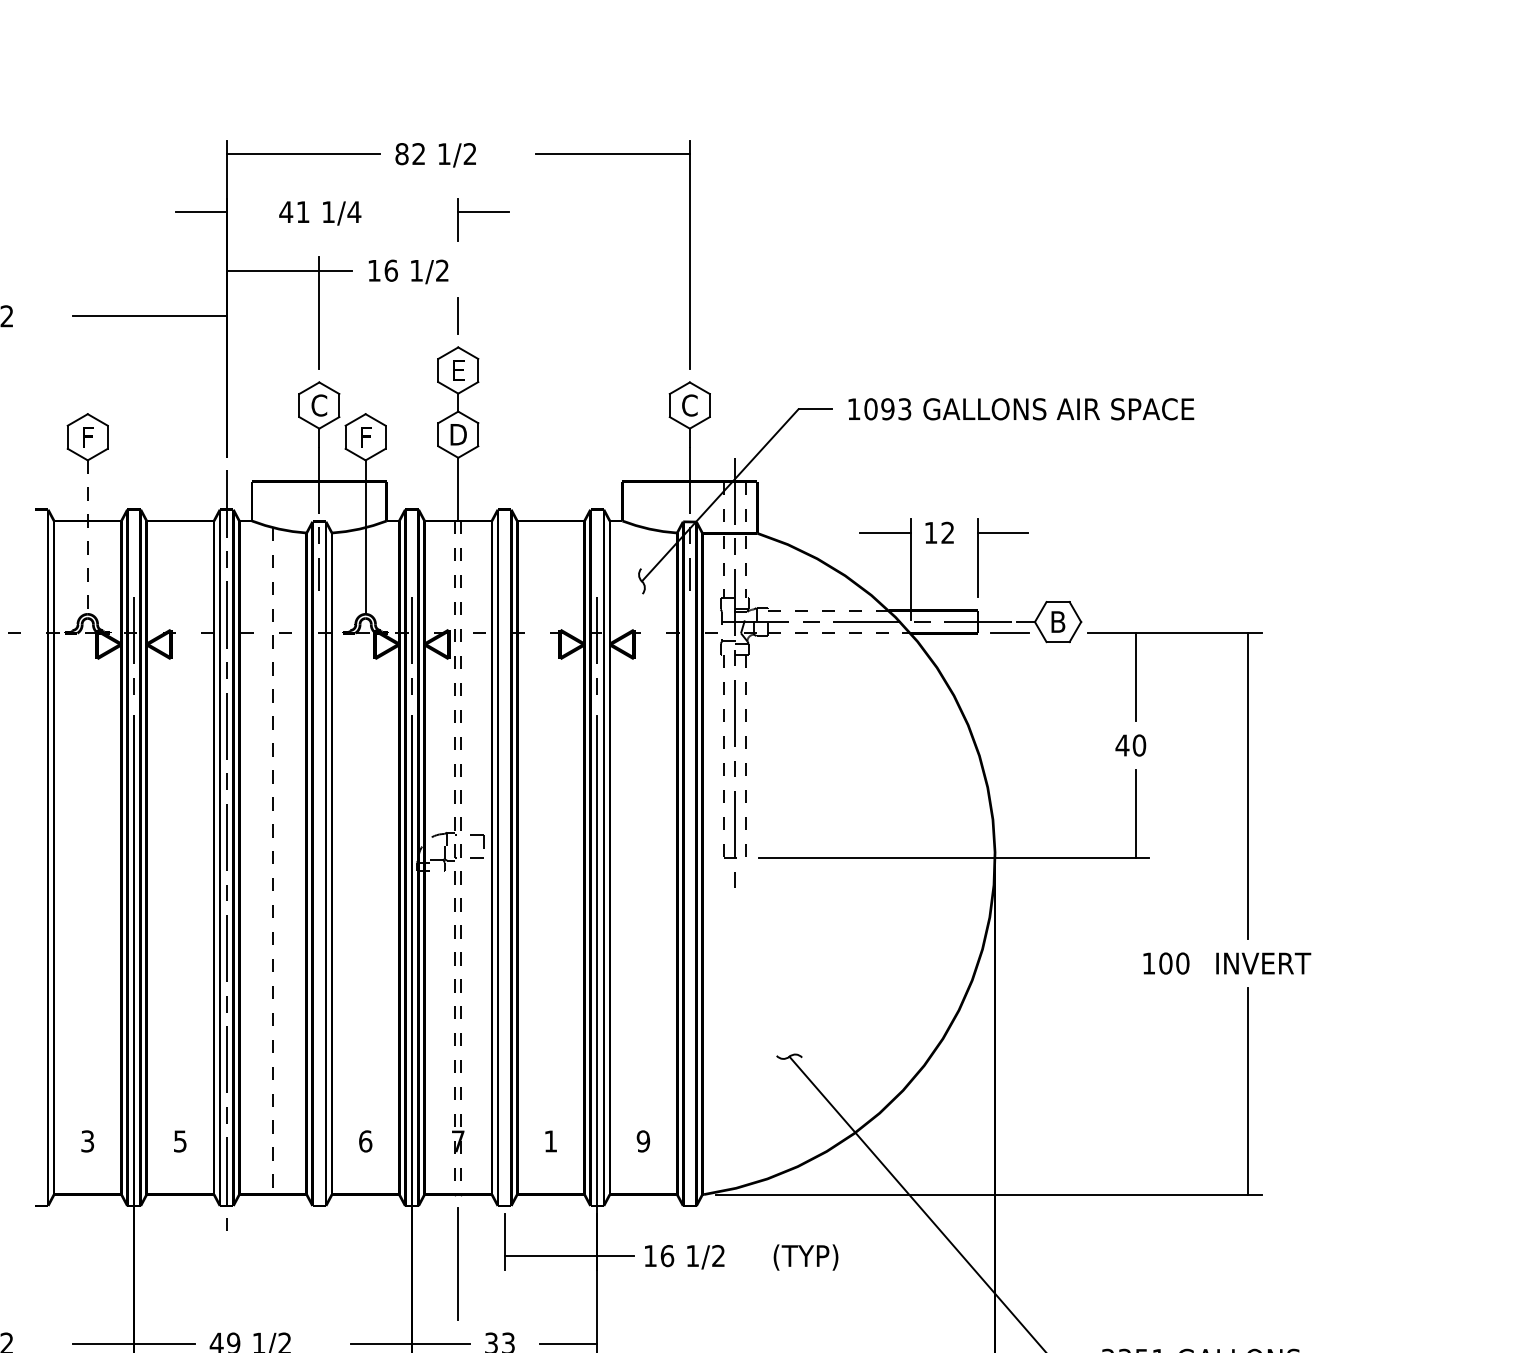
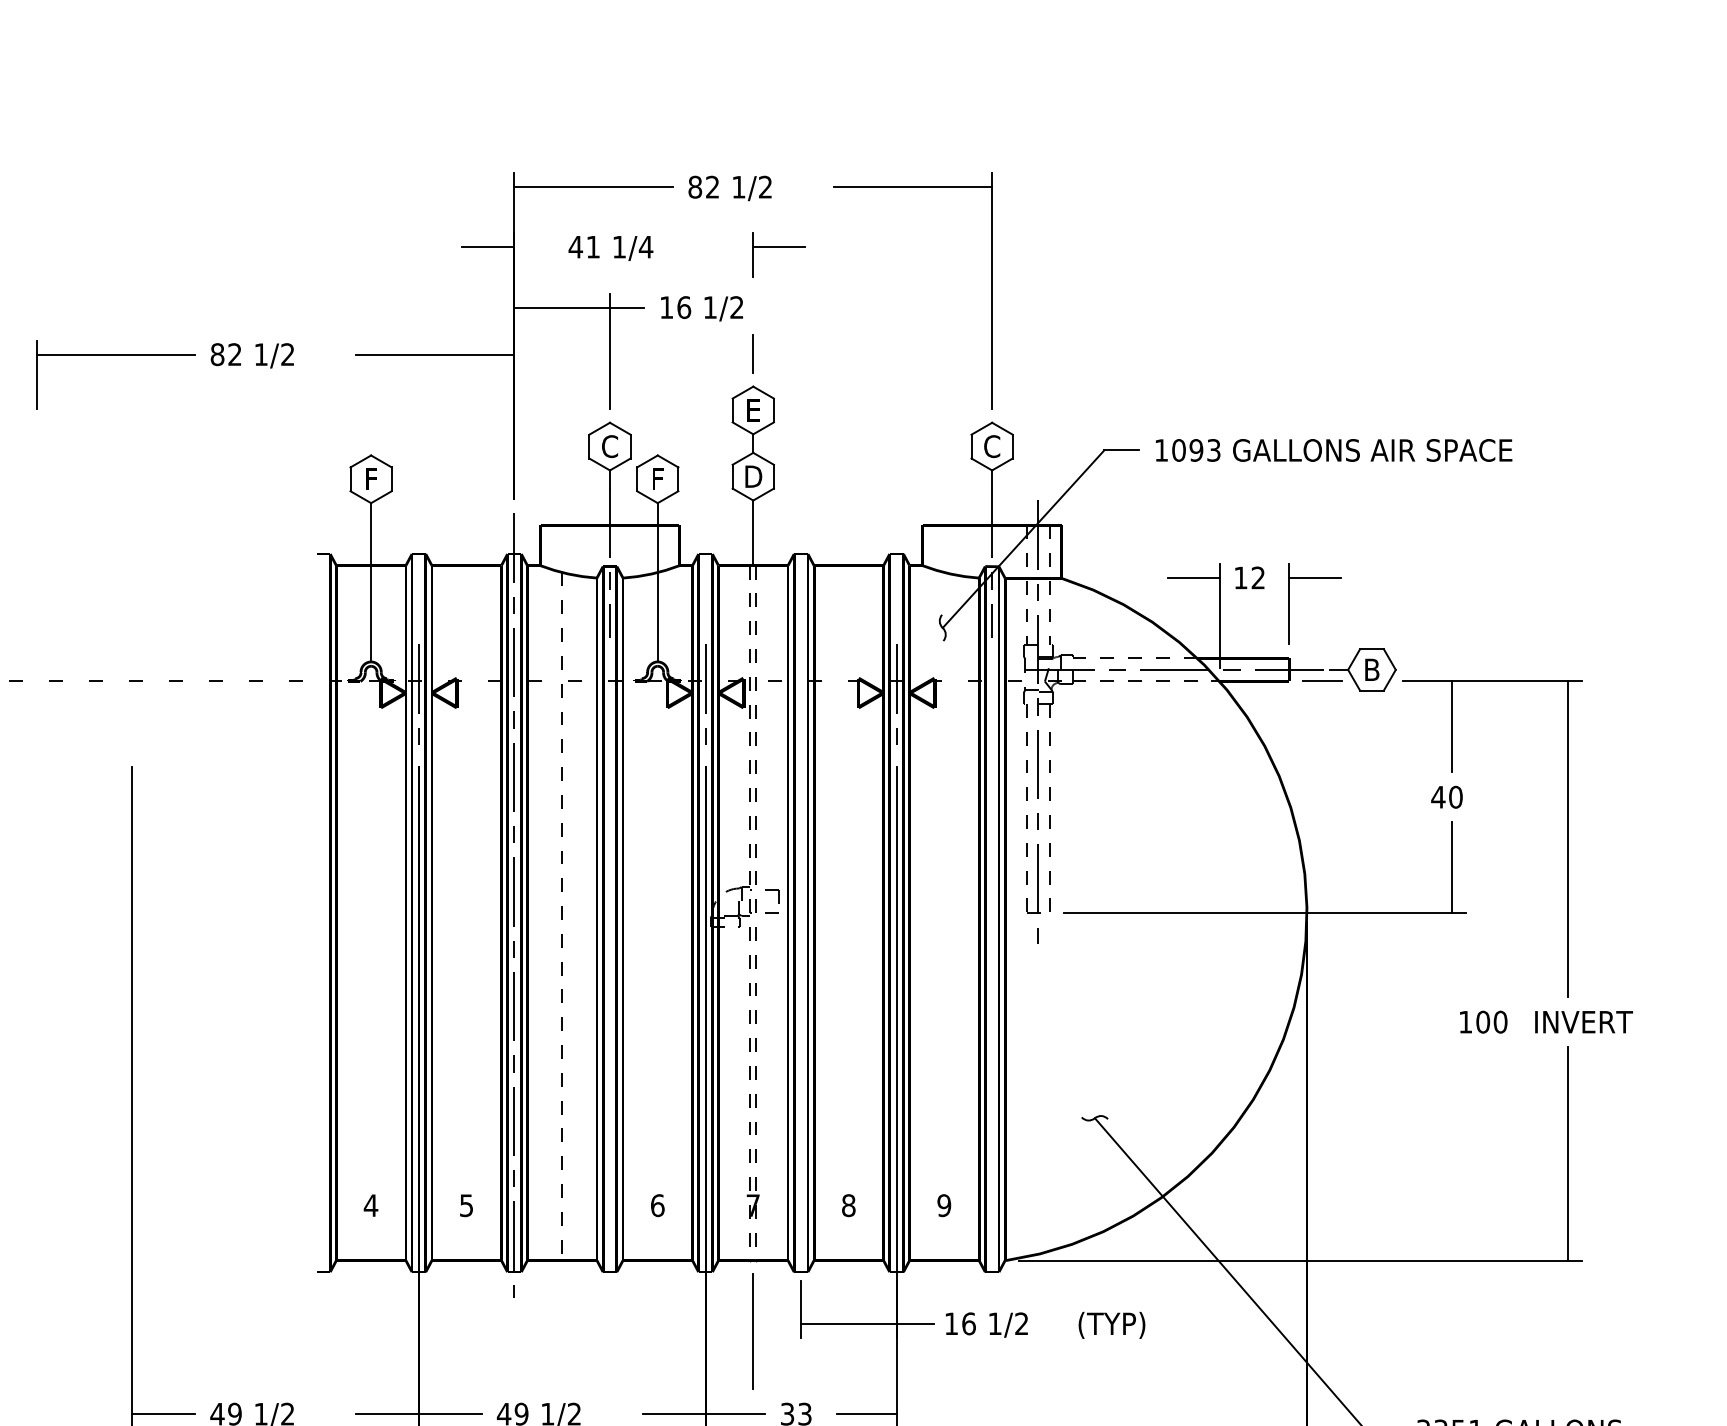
line: (88, 538) -> (371, 583), dashed -> solid
text: (87, 1141) -> (370, 1205), 3 -> 4
text: (550, 1141) -> (848, 1205), 1 -> 8

